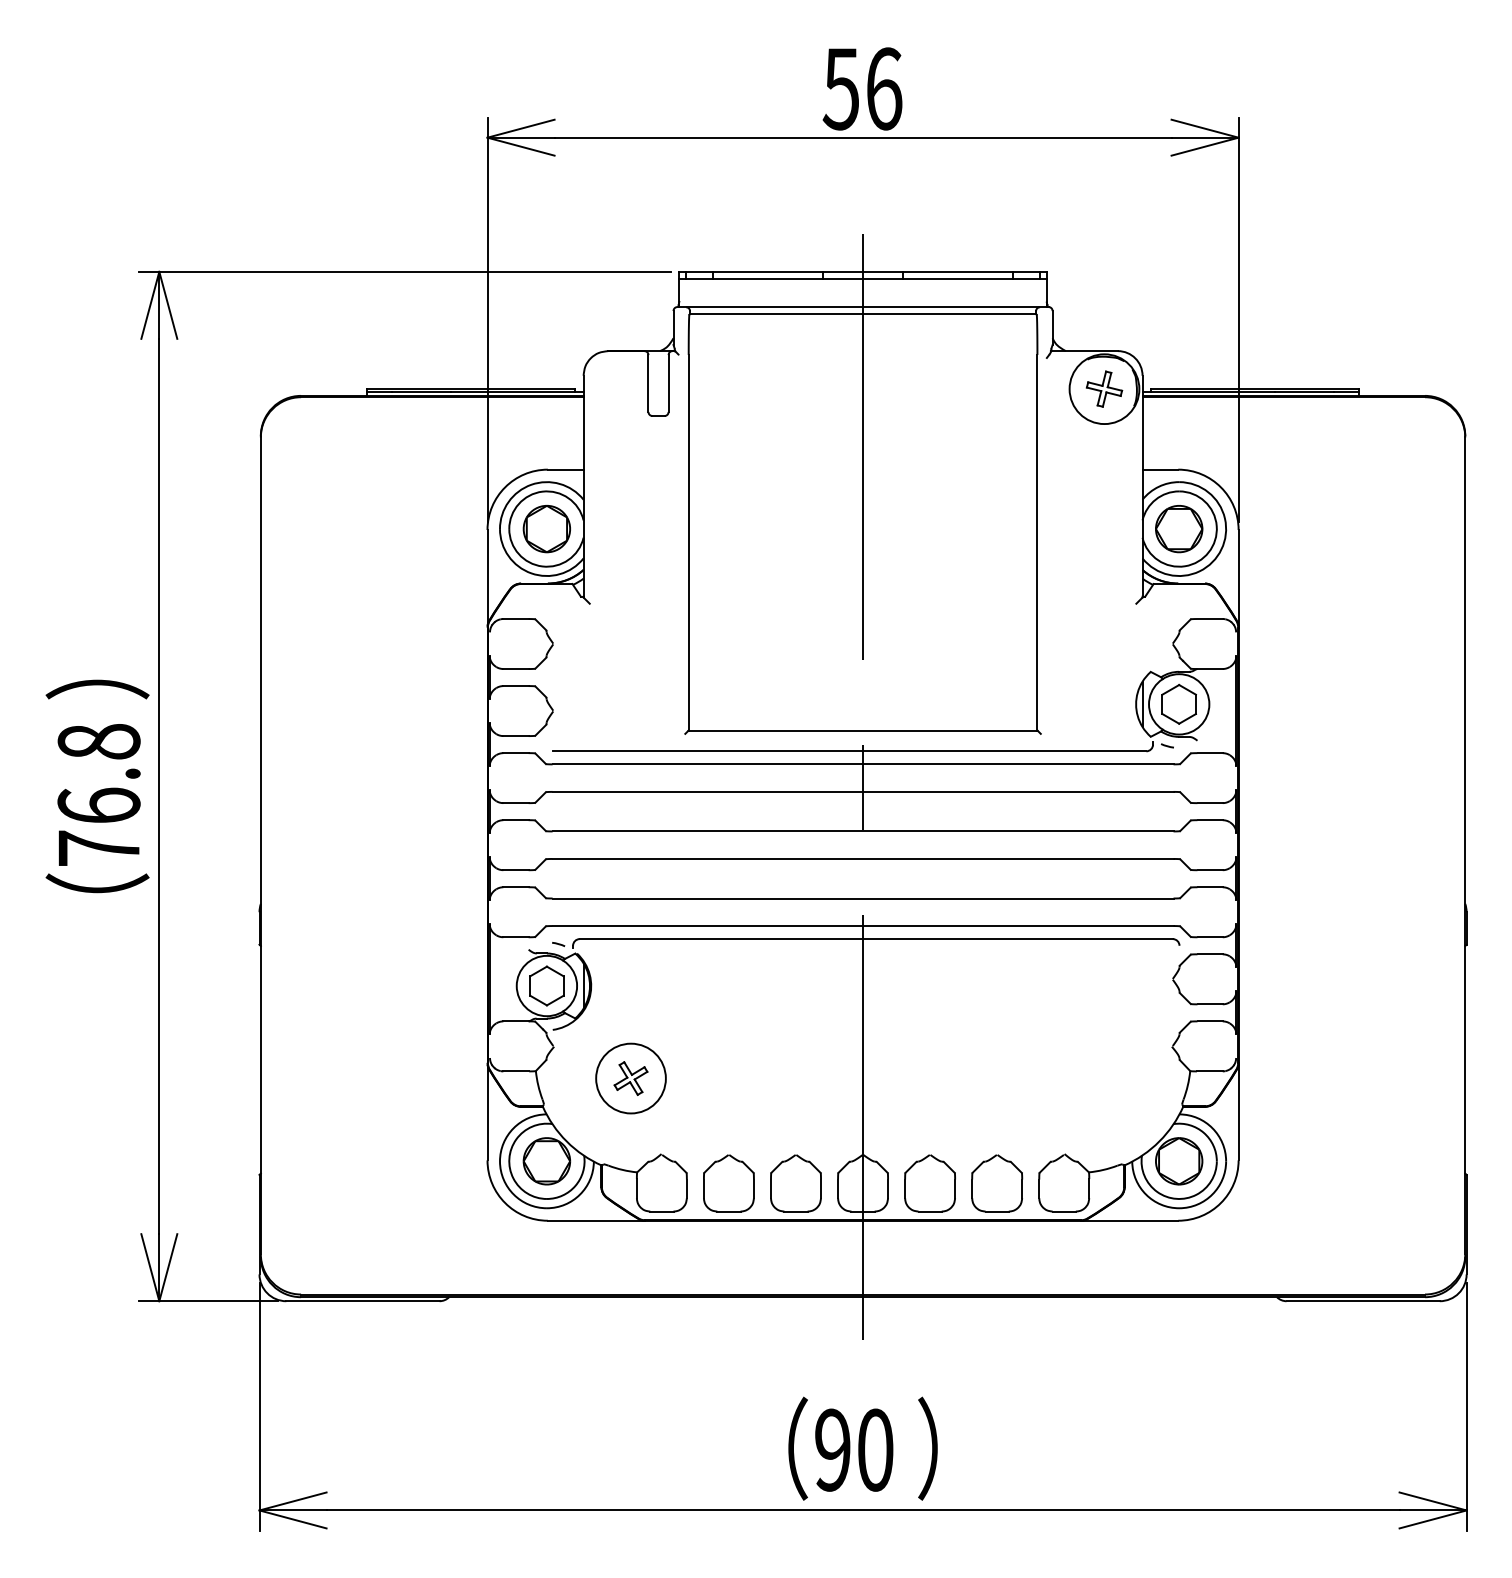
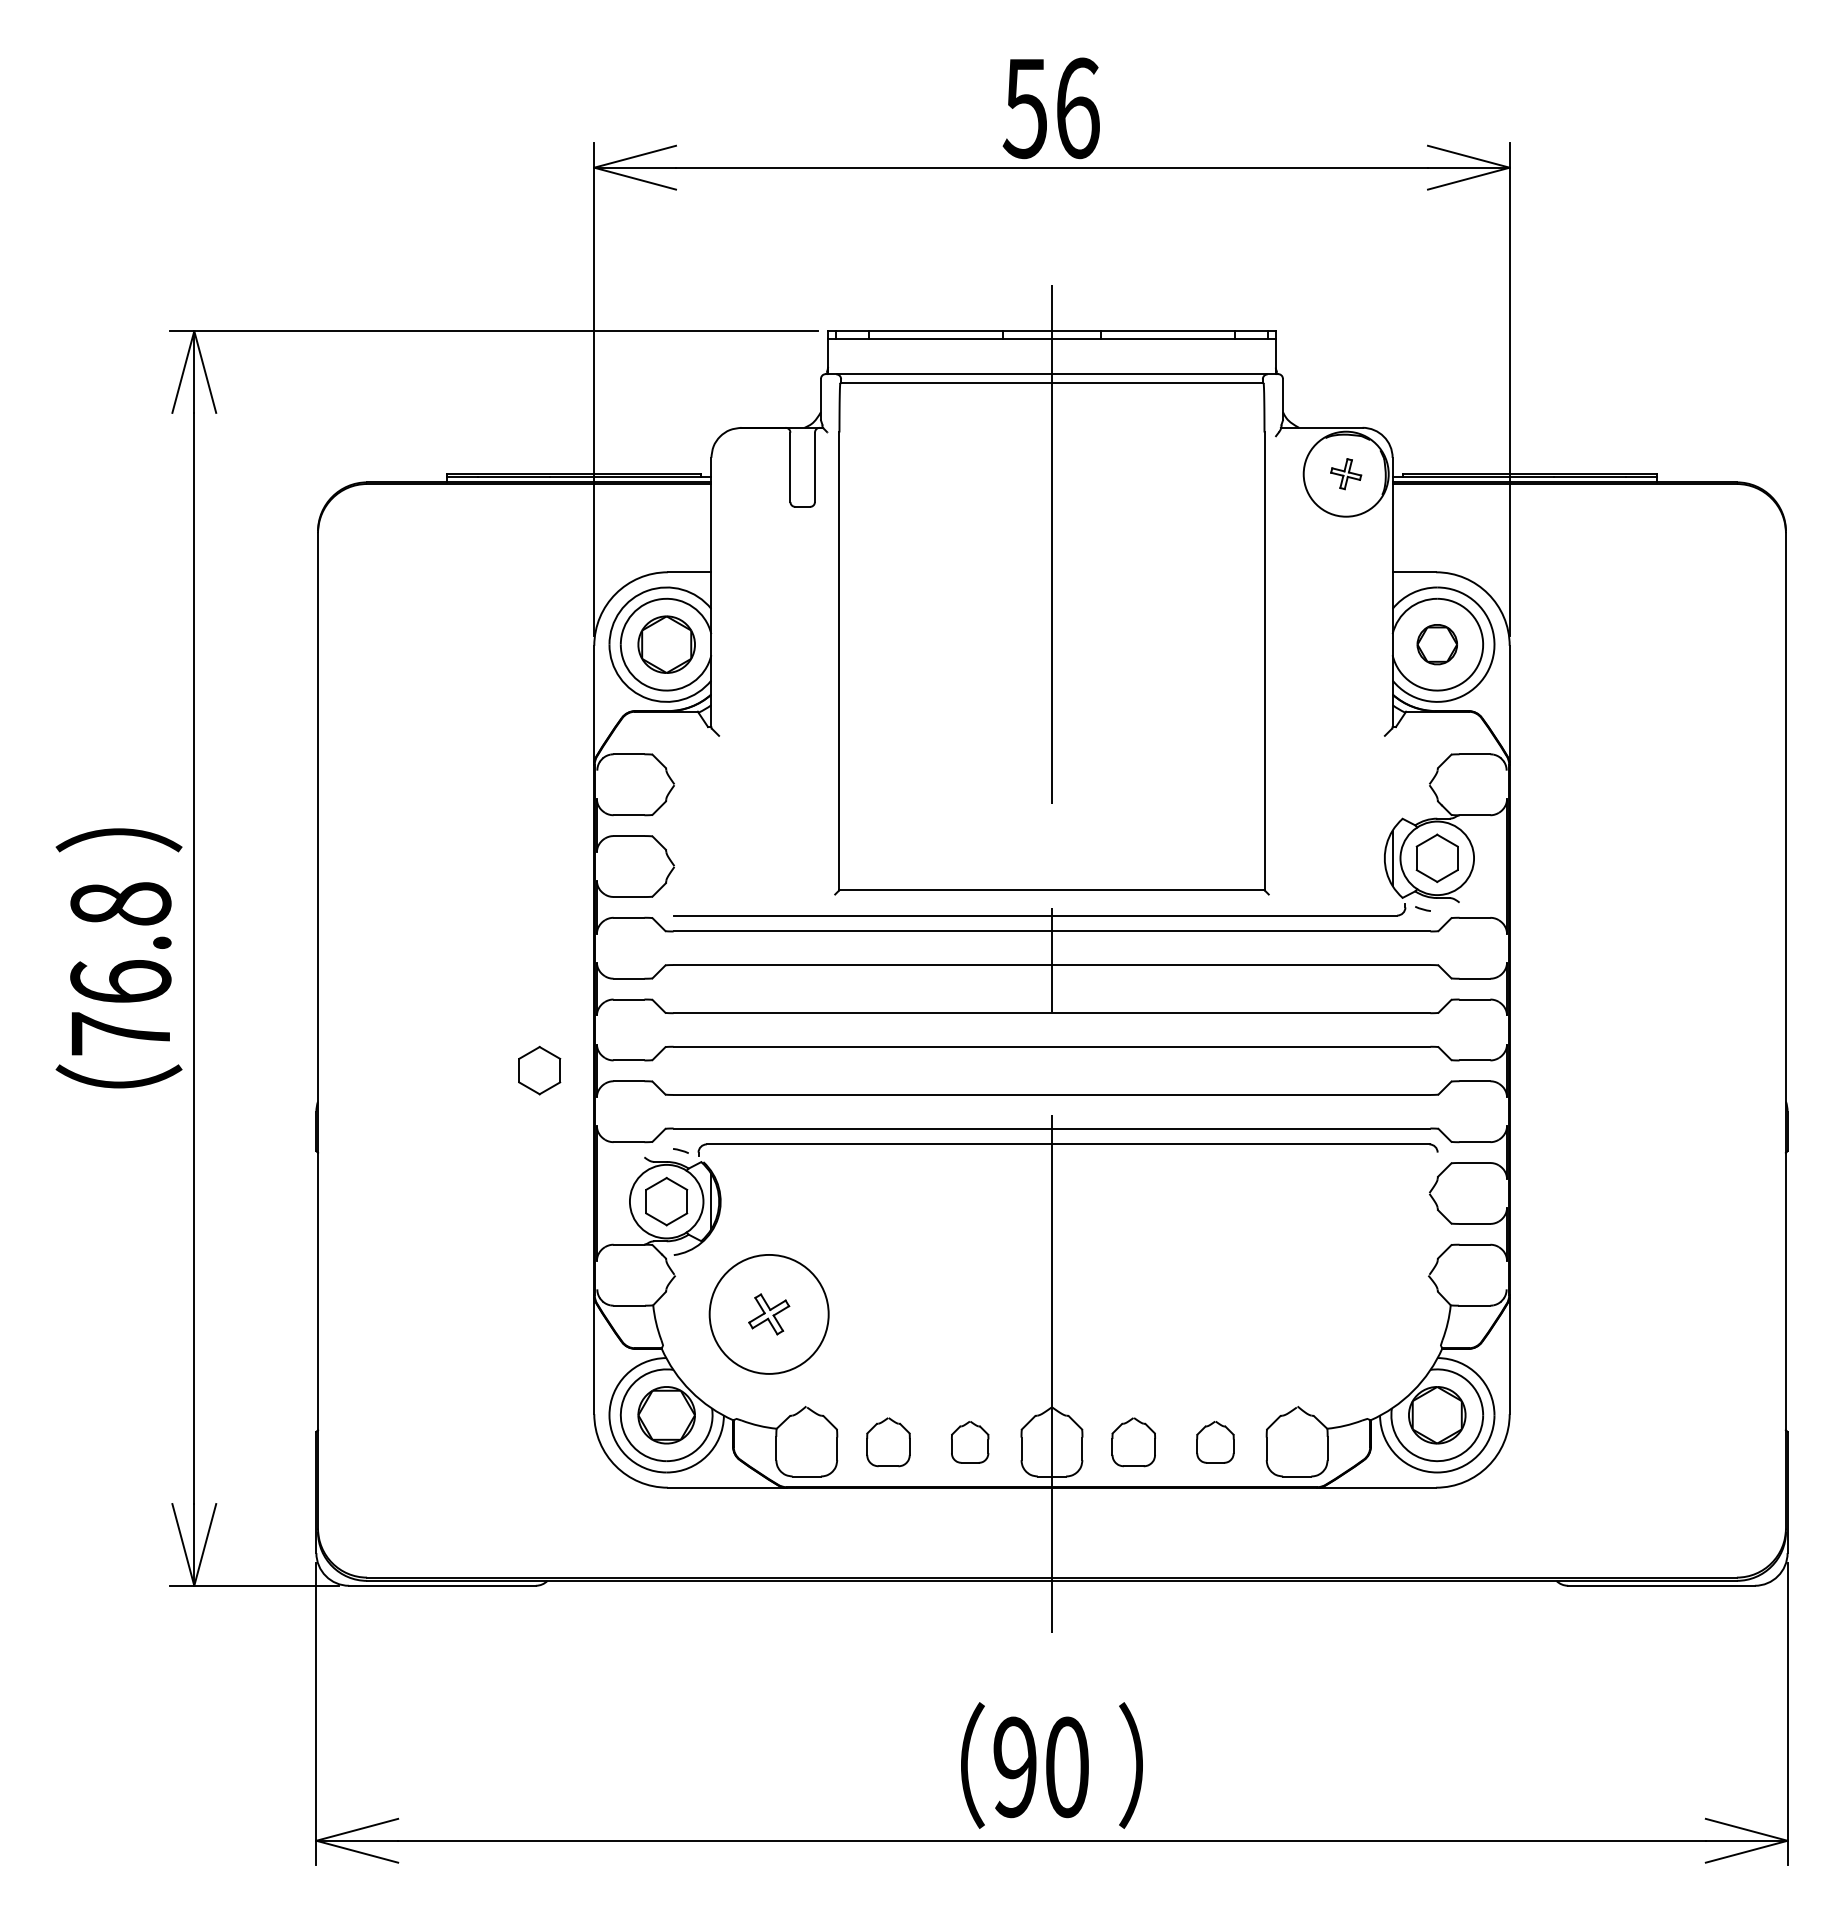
part: (1103, 388) -> (1345, 473), size x0.7
part: (1179, 528) -> (1437, 644), size x0.7
part: (442, 878) -> (539, 1070), added
circle: (630, 1077) -> (768, 1313), size x1.4
part: (728, 1183) -> (888, 1442), size x0.7
part: (795, 1183) -> (969, 1442), size x0.6
part: (929, 1183) -> (1133, 1442), size x0.7
part: (997, 1183) -> (1215, 1442), size x0.6

